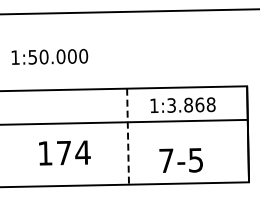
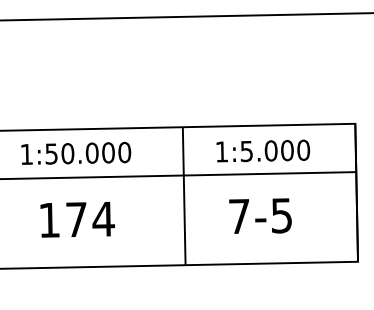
text: (49, 56) -> (75, 152), moved
text: (191, 104) -> (275, 149), 1:3.868 -> 1:5.000
line: (128, 137) -> (184, 197), dashed -> solid
text: (64, 152) -> (77, 218), moved
text: (180, 160) -> (259, 216), moved

